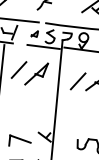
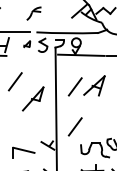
line: (43, 46) -> (37, 55), removed
part: (36, 73) -> (33, 98), moved
line: (73, 120) -> (74, 126), added

